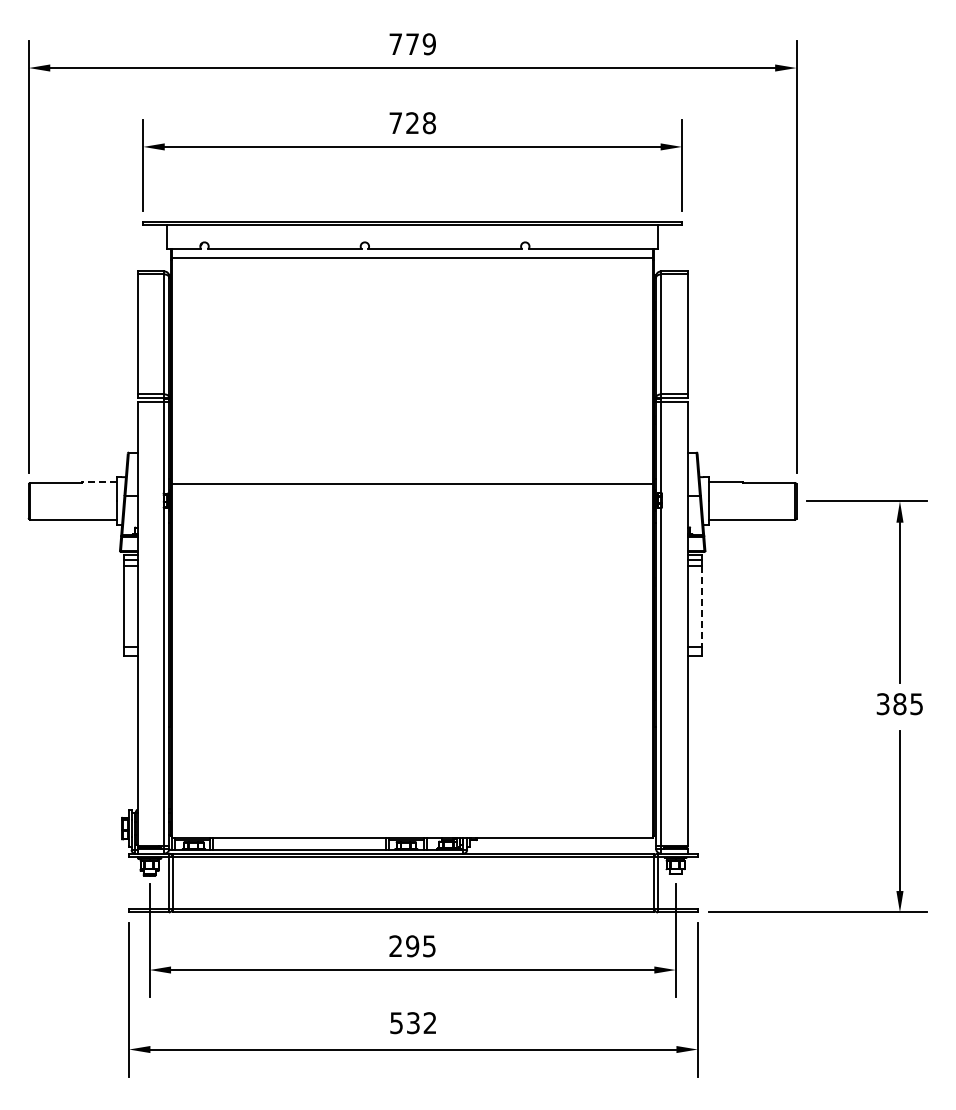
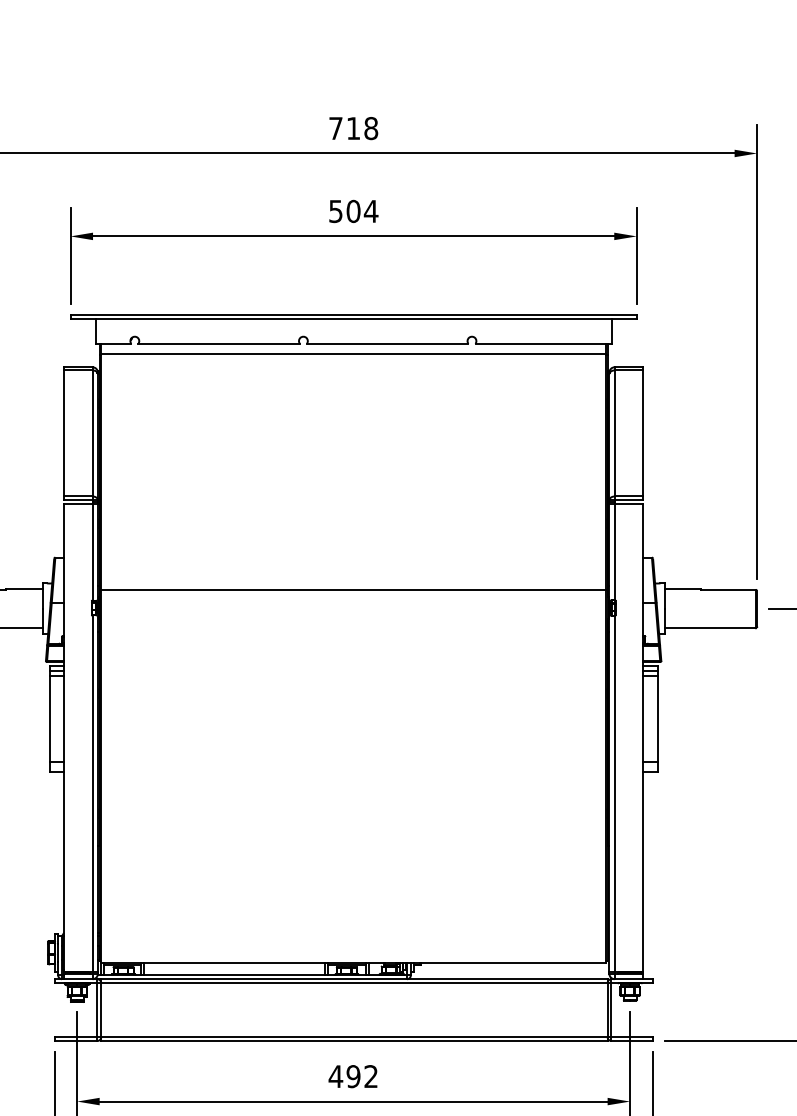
text: (420, 44) -> (361, 128), 779 -> 718
text: (412, 123) -> (353, 211), 728 -> 504
line: (99, 482) -> (24, 589), dashed -> solid
line: (701, 606) -> (657, 719), dashed -> solid
text: (411, 946) -> (352, 1076), 295 -> 492

